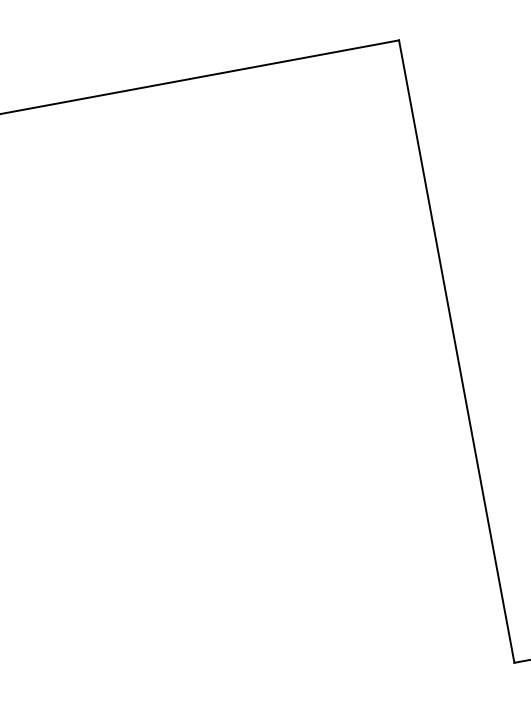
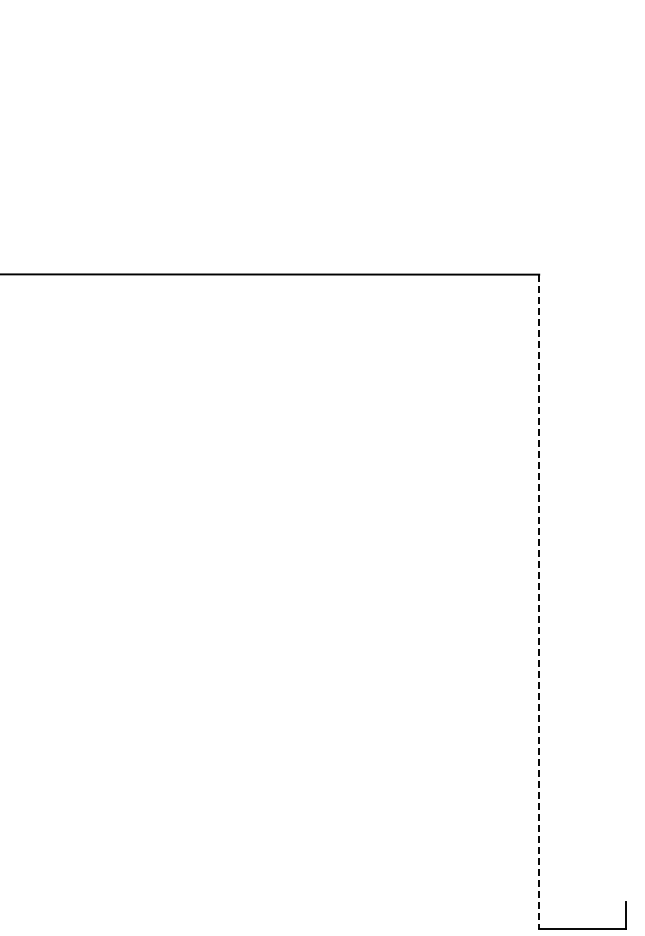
line: (457, 352) -> (539, 602), solid -> dashed

